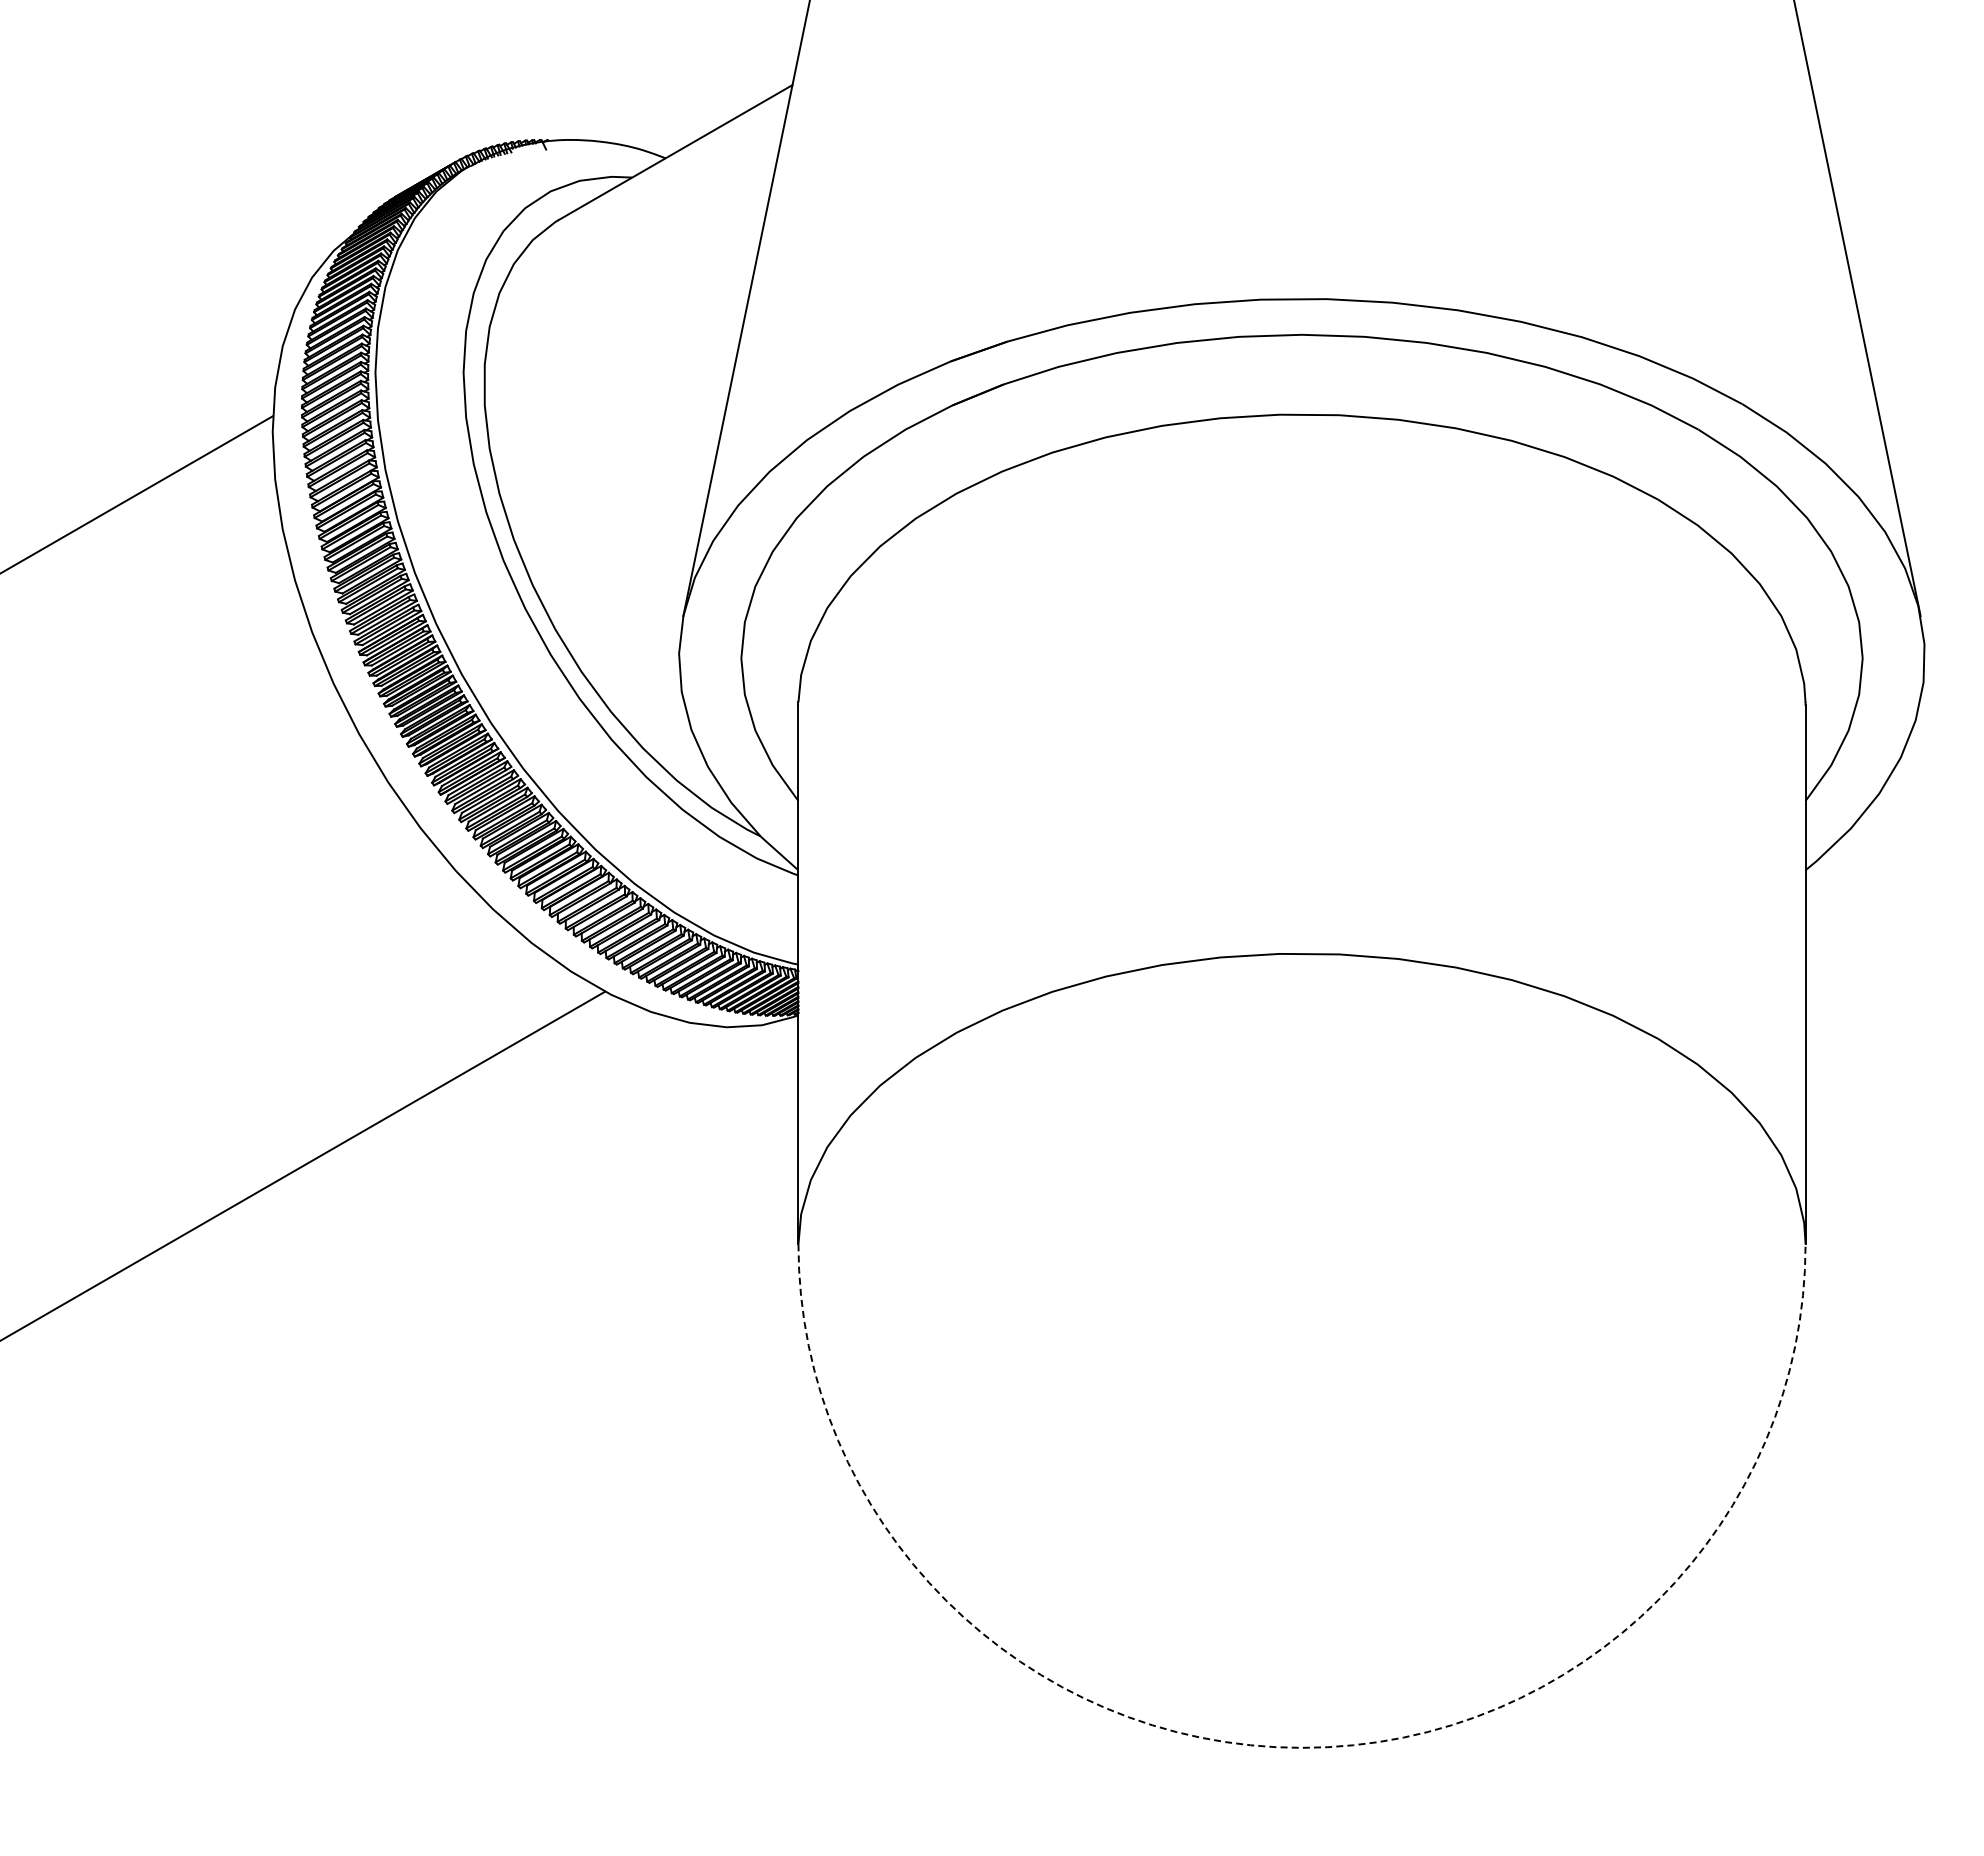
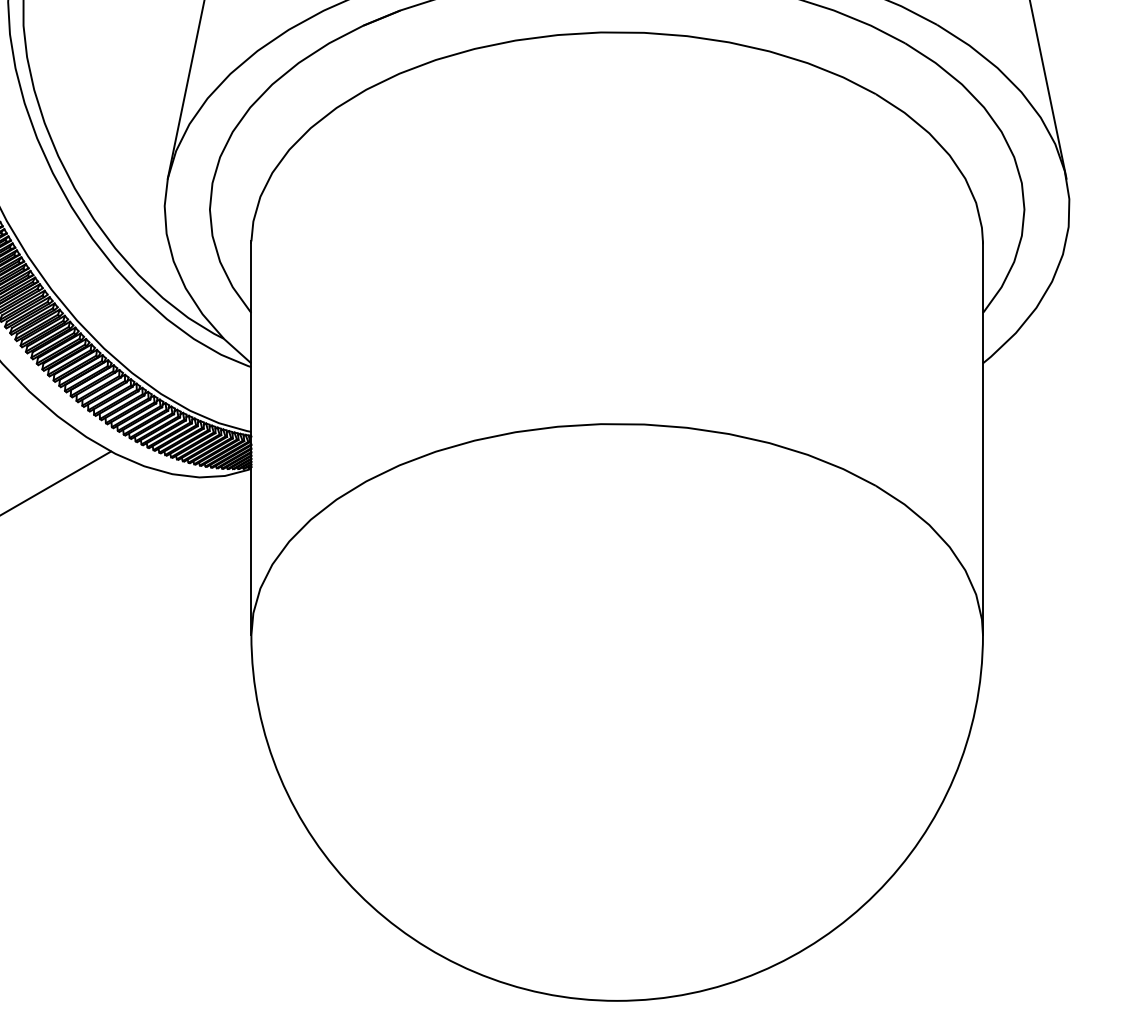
arc: (1302, 1747) -> (617, 1000), dashed -> solid

